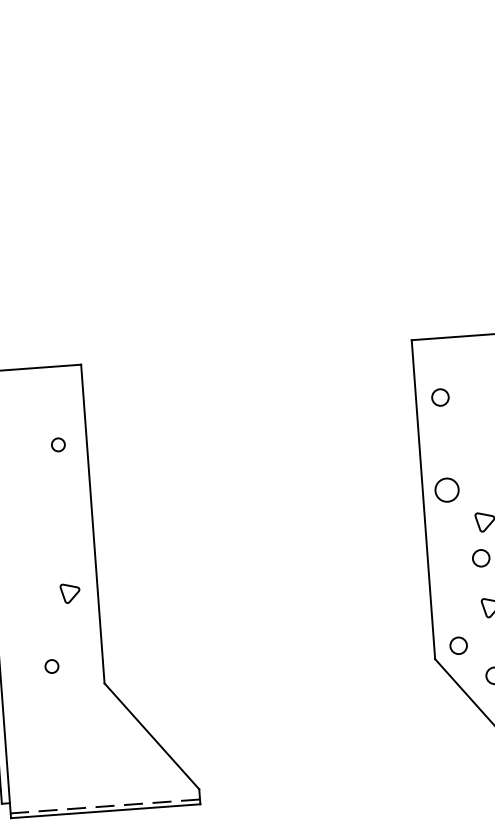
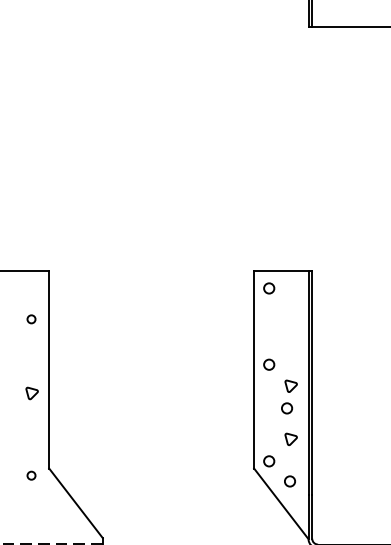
circle: (440, 397) -> (269, 288), moved
circle: (447, 489) -> (269, 364), size x0.71
part: (69, 593) -> (31, 393), moved
circle: (51, 666) -> (31, 475), moved

